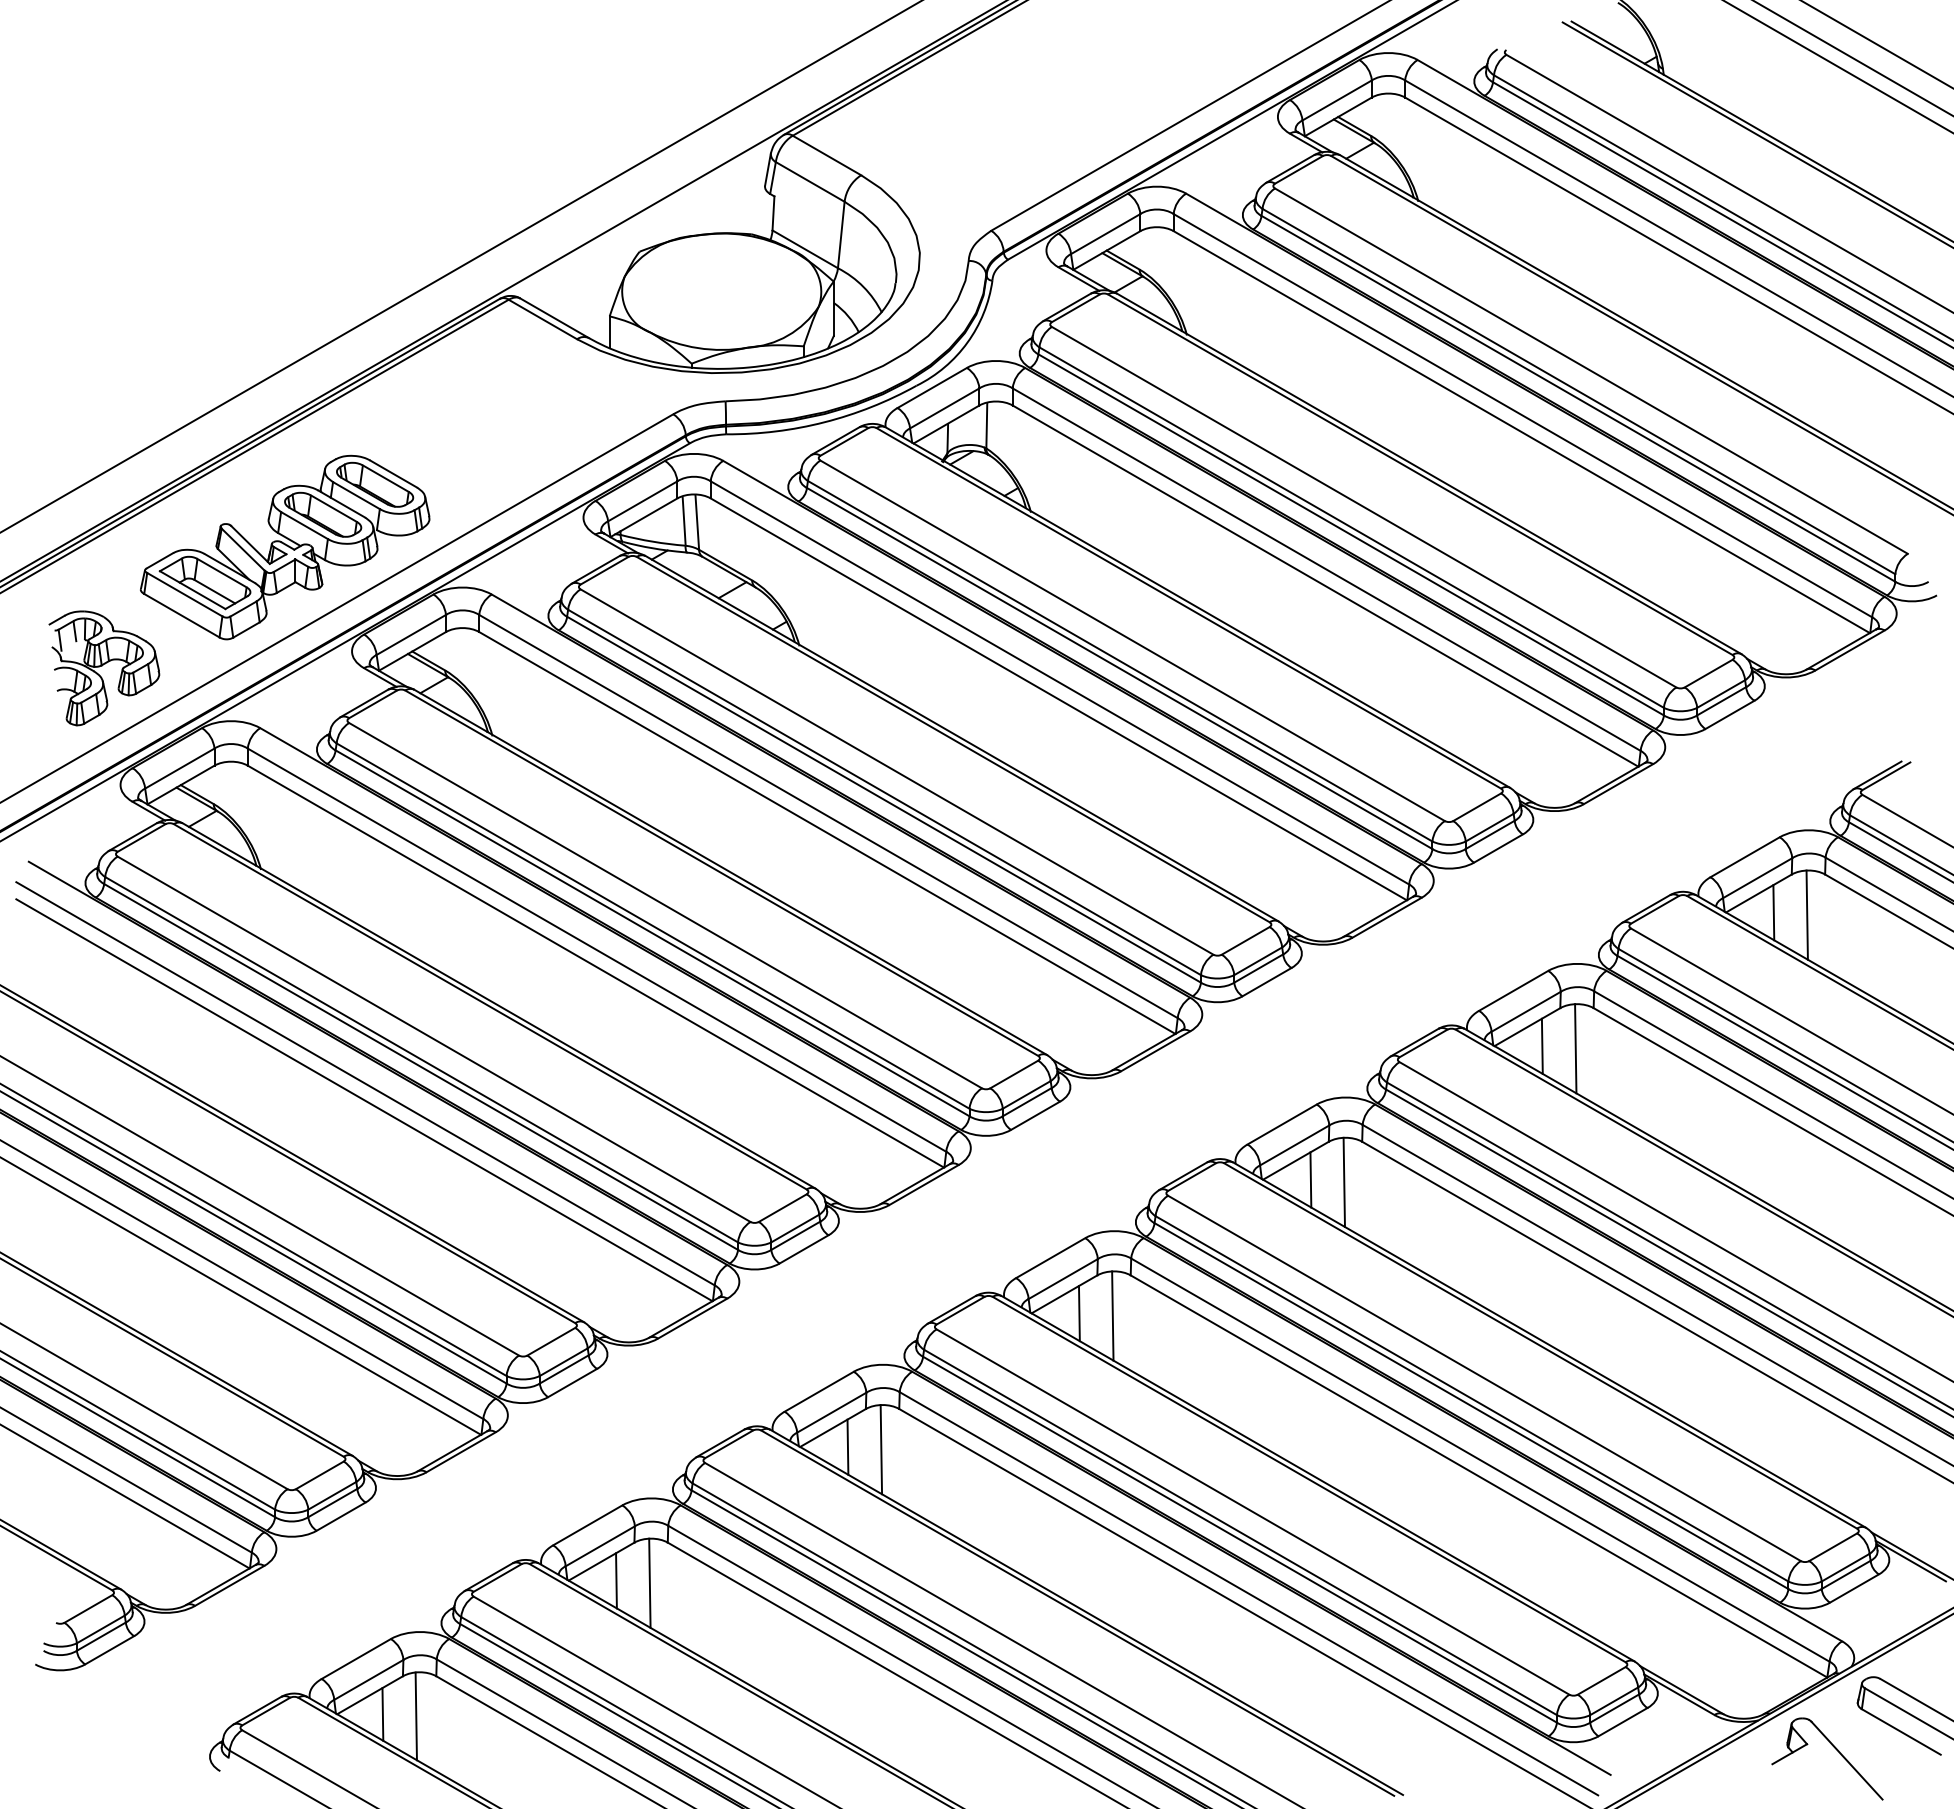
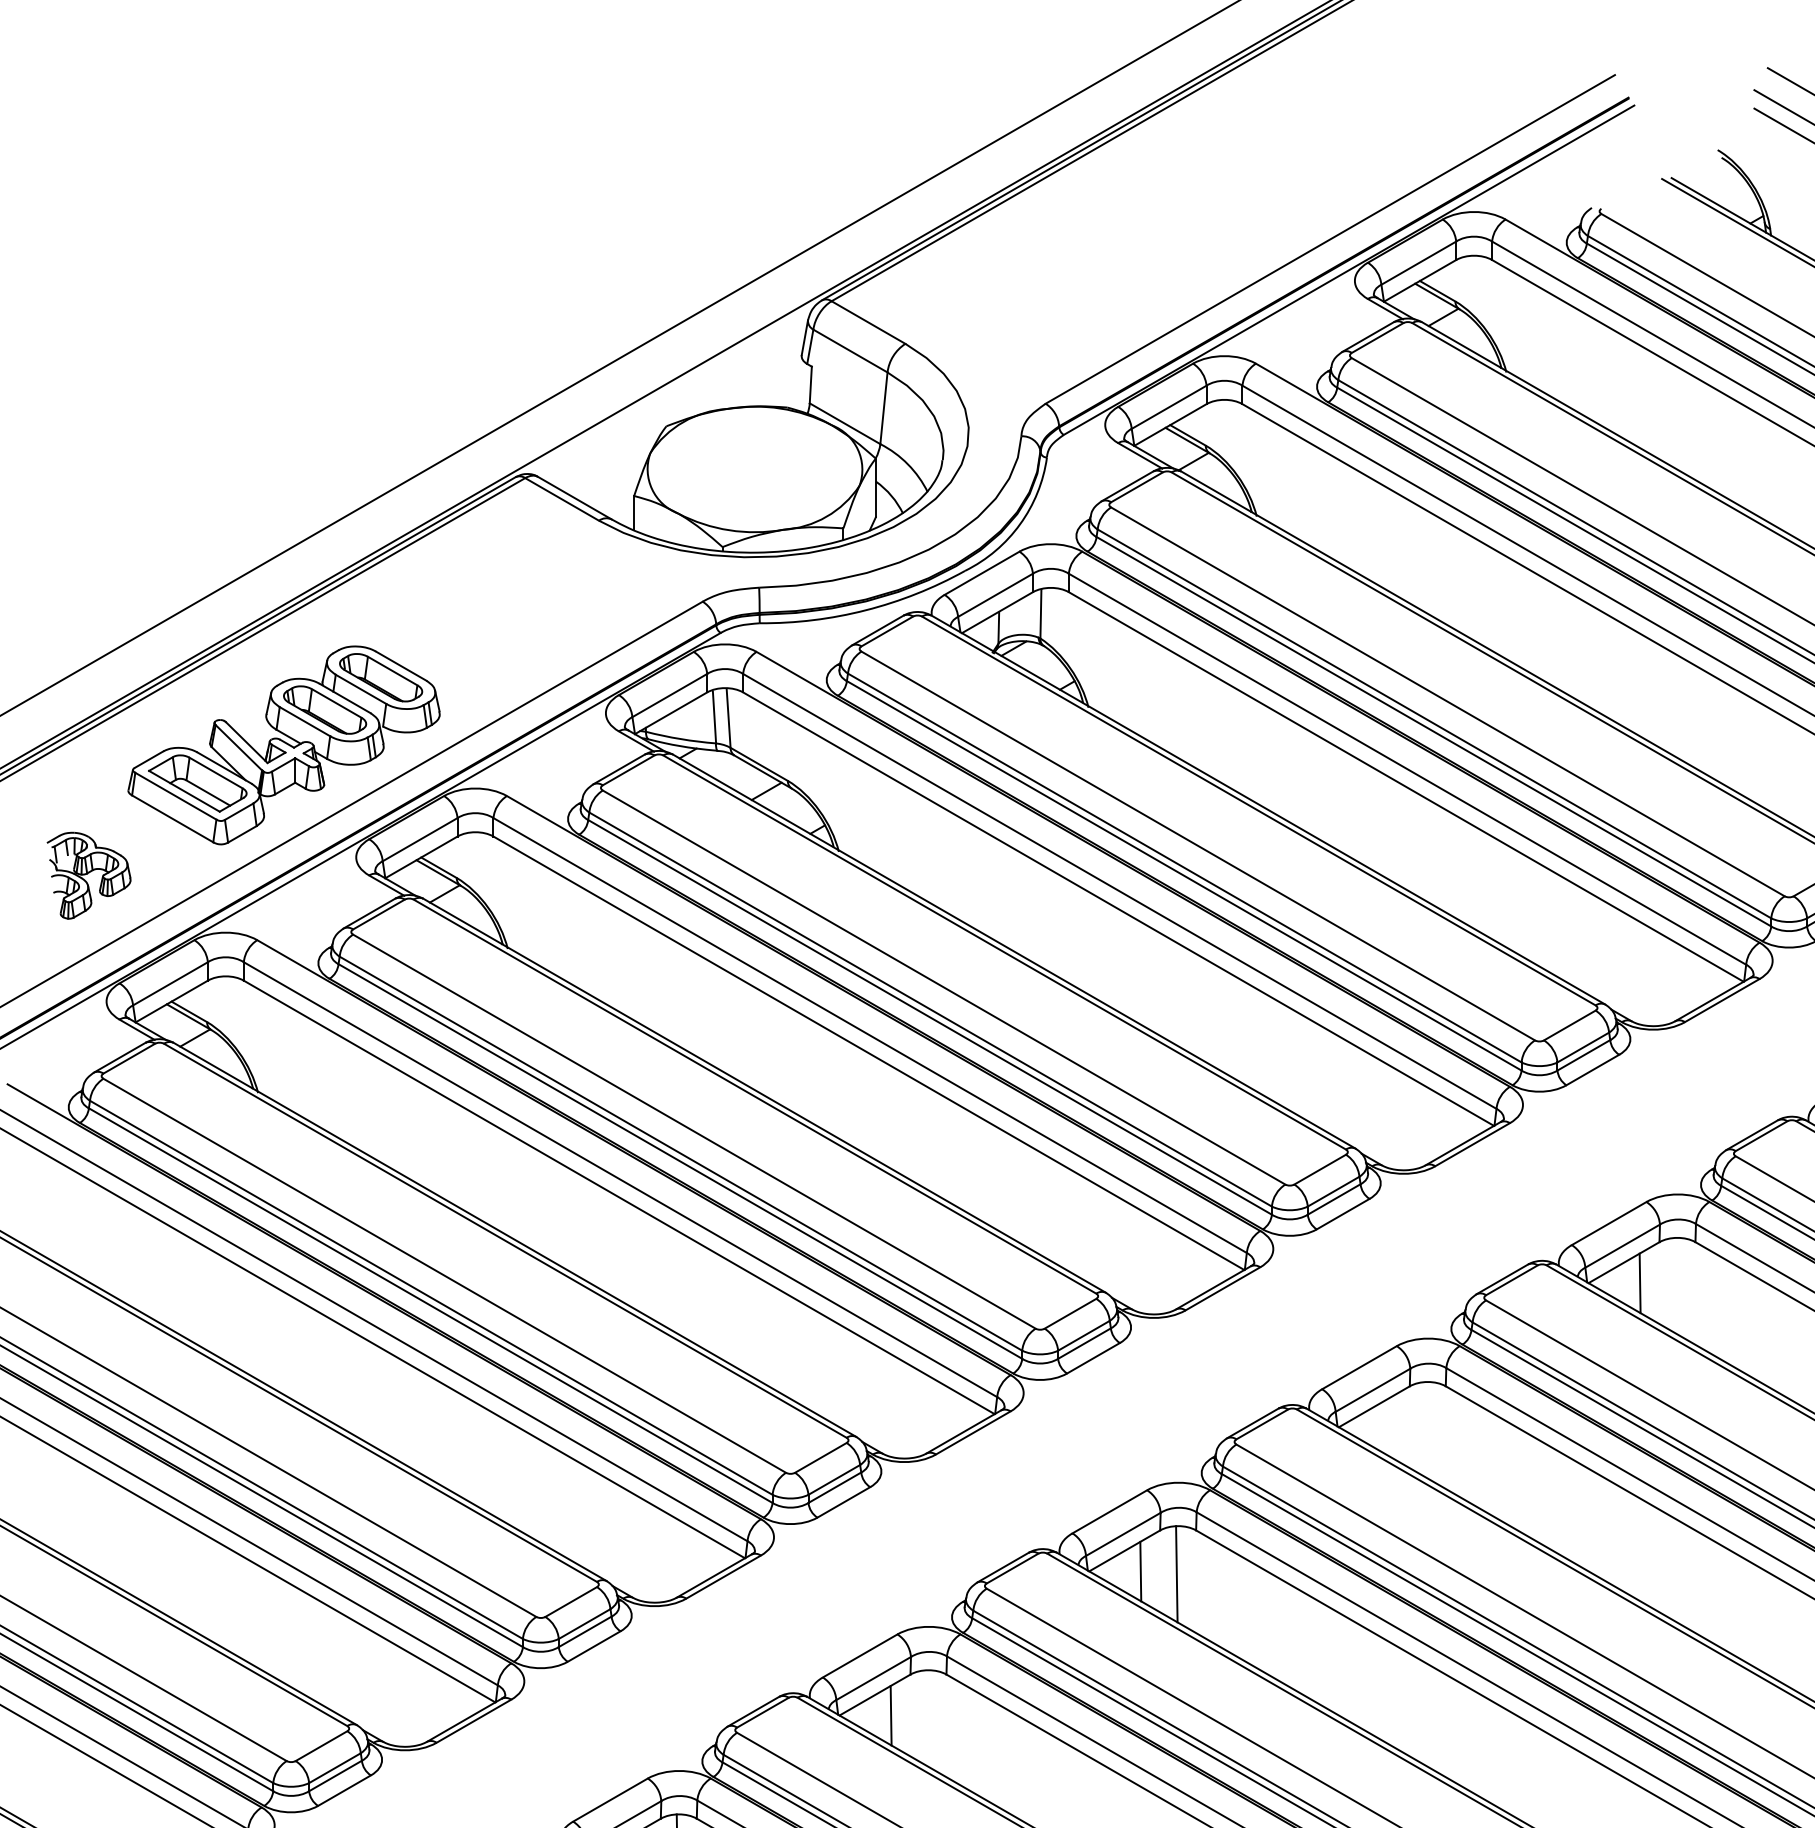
part: (104, 668) -> (89, 875), size x0.7
line: (1575, 1048) -> (1675, 1285), removed
line: (1310, 1179) -> (1390, 1427), removed
line: (1343, 1181) -> (1425, 1429), removed
line: (881, 1449) -> (927, 1718), removed

